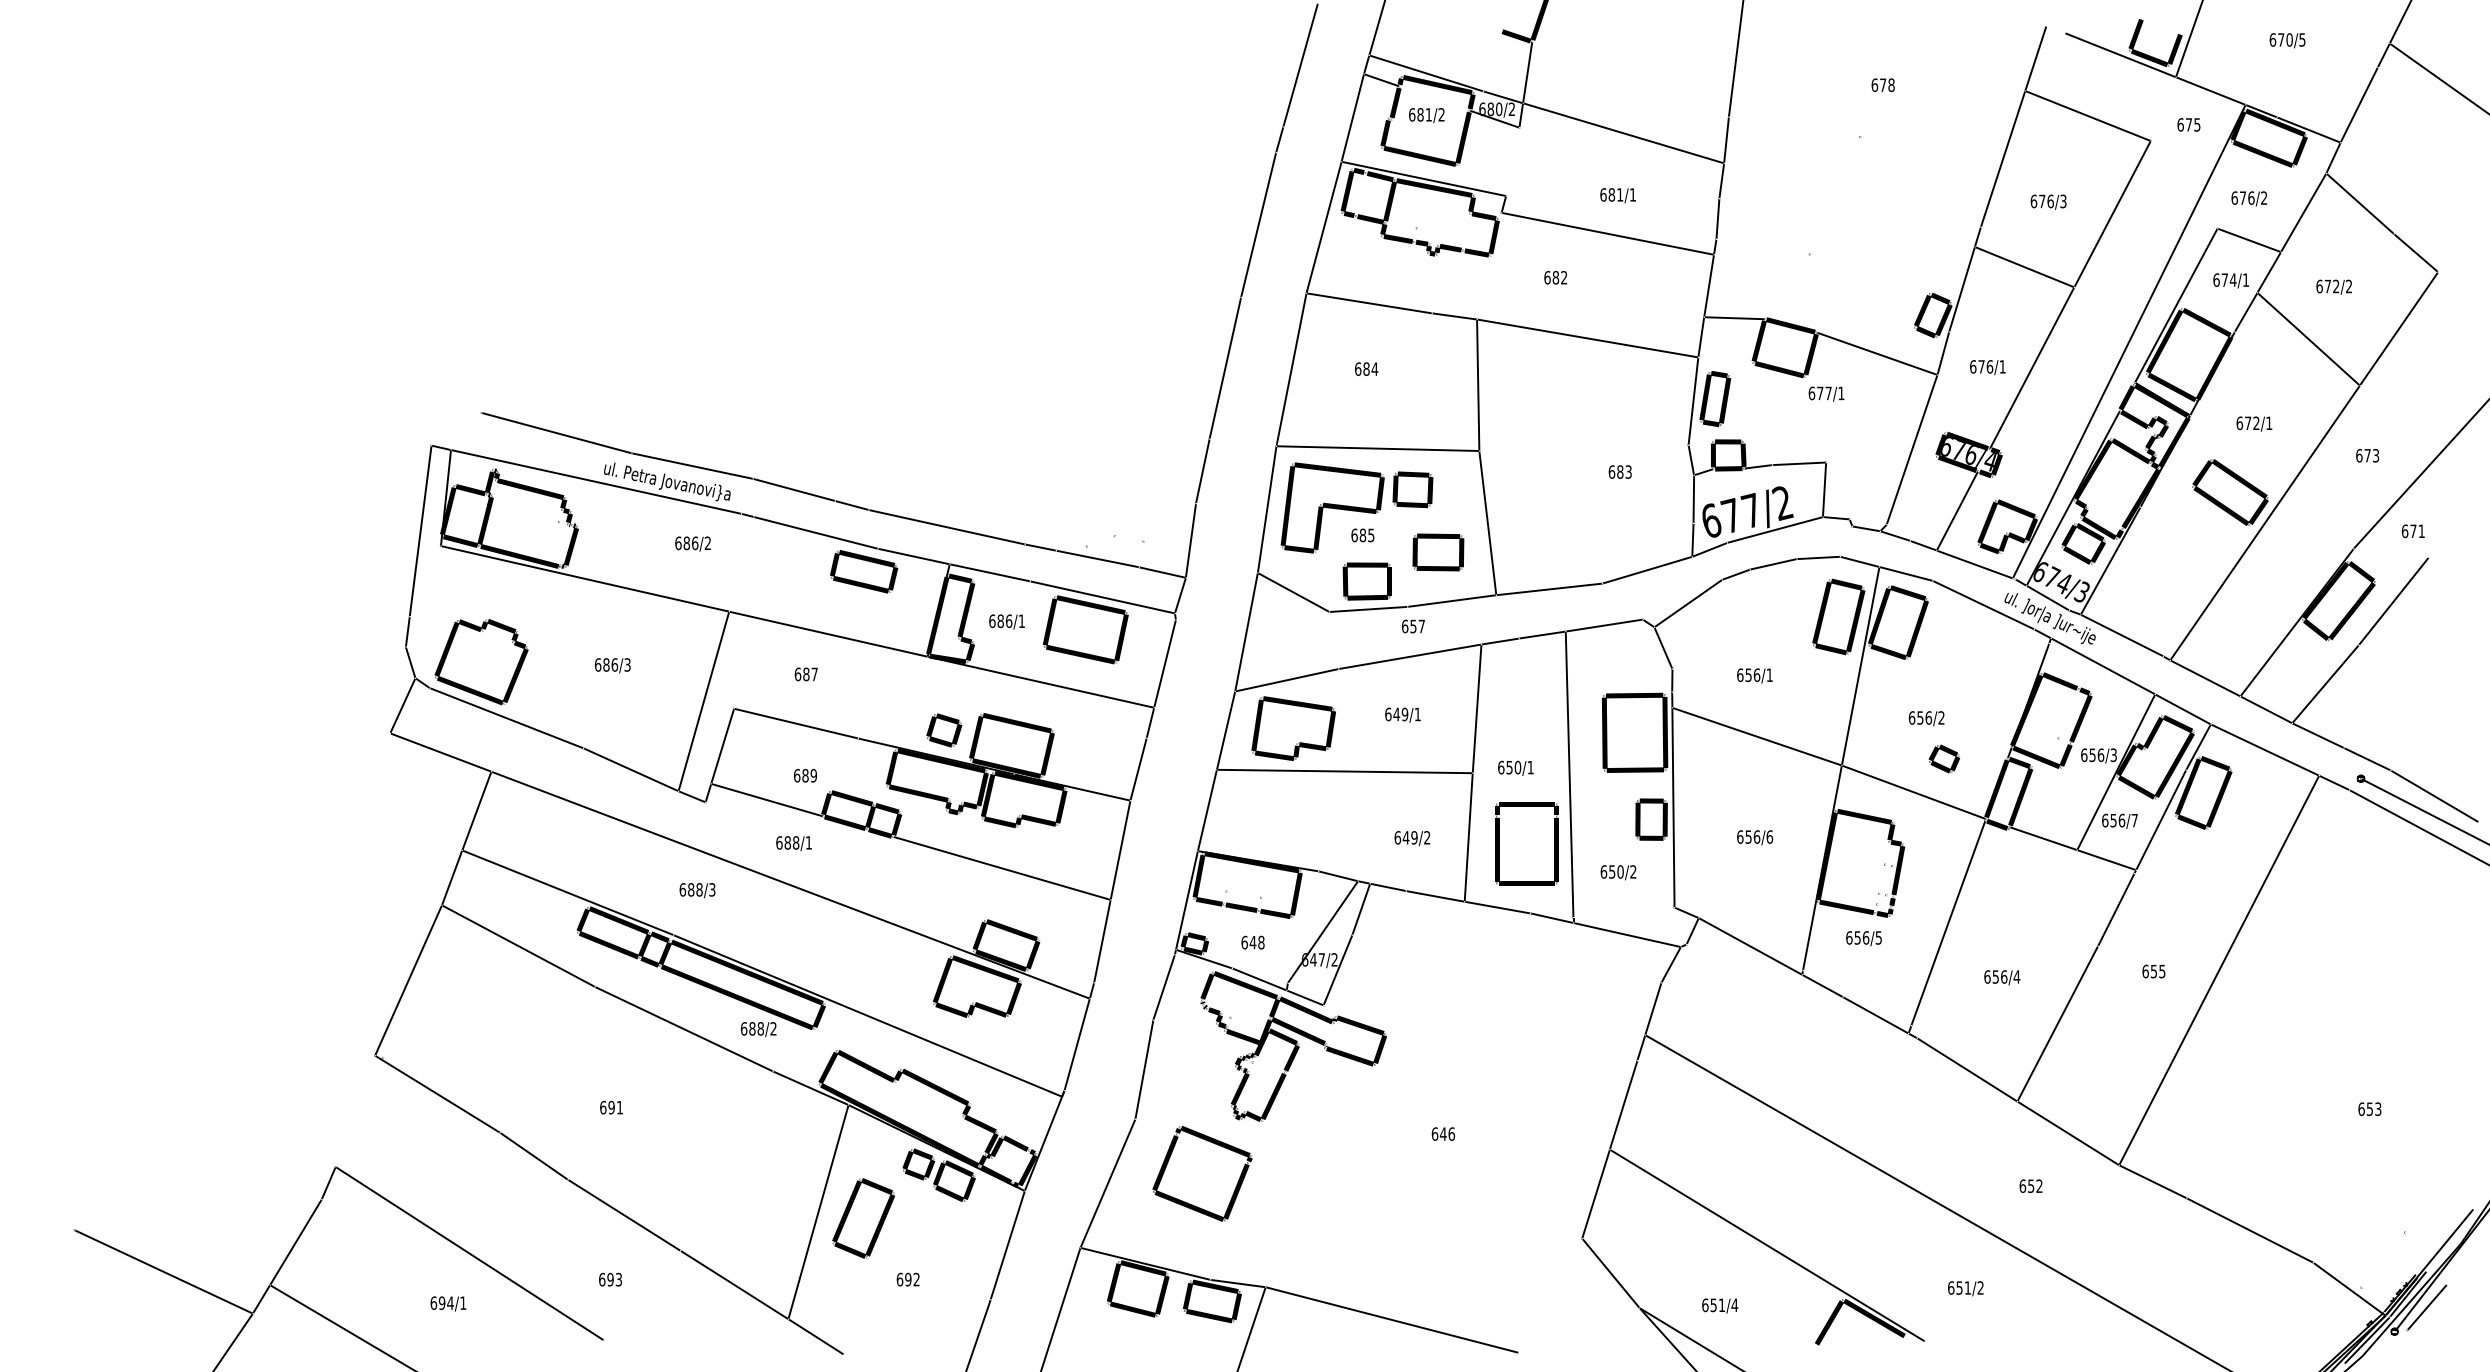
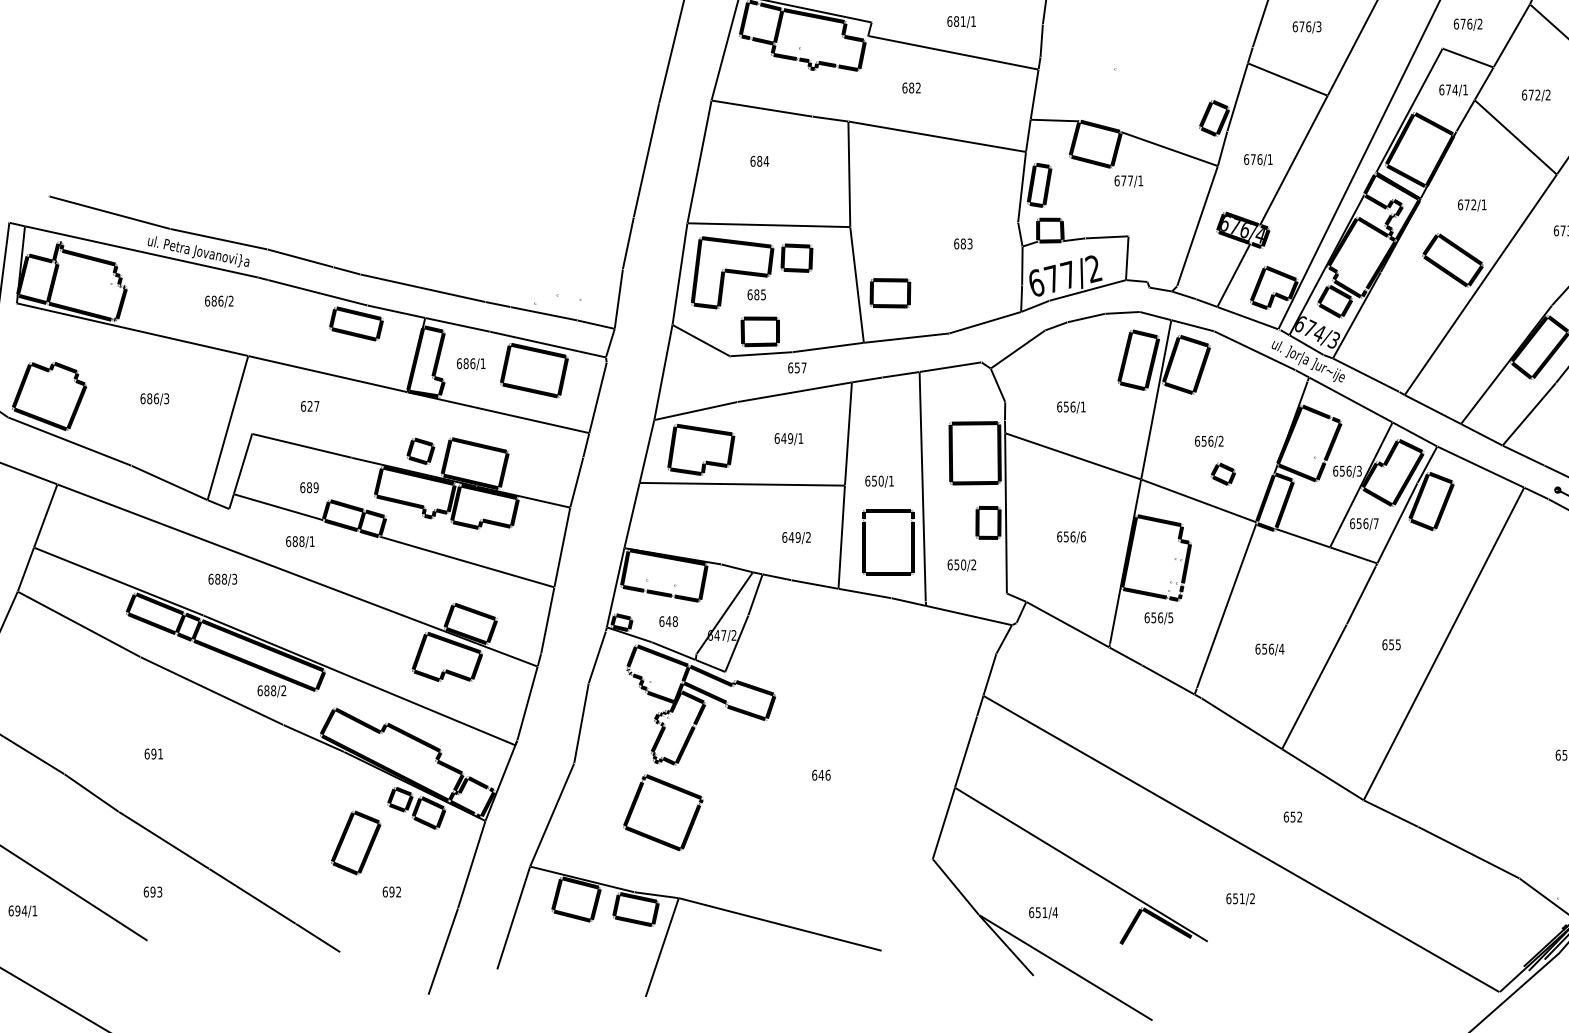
part: (1438, 552) -> (890, 293), moved
text: (806, 674) -> (310, 406), 687 -> 627
part: (1202, 1173) -> (663, 812), moved
line: (818, 1211) -> (319, 837), removed

